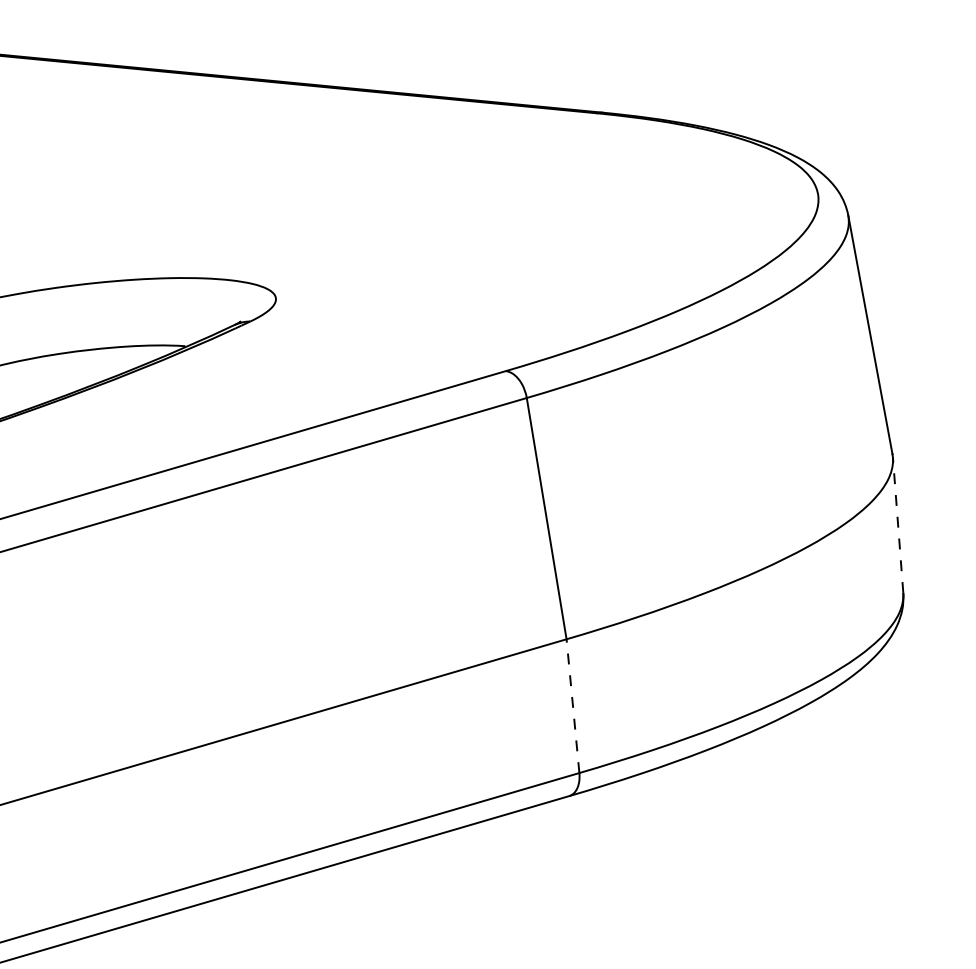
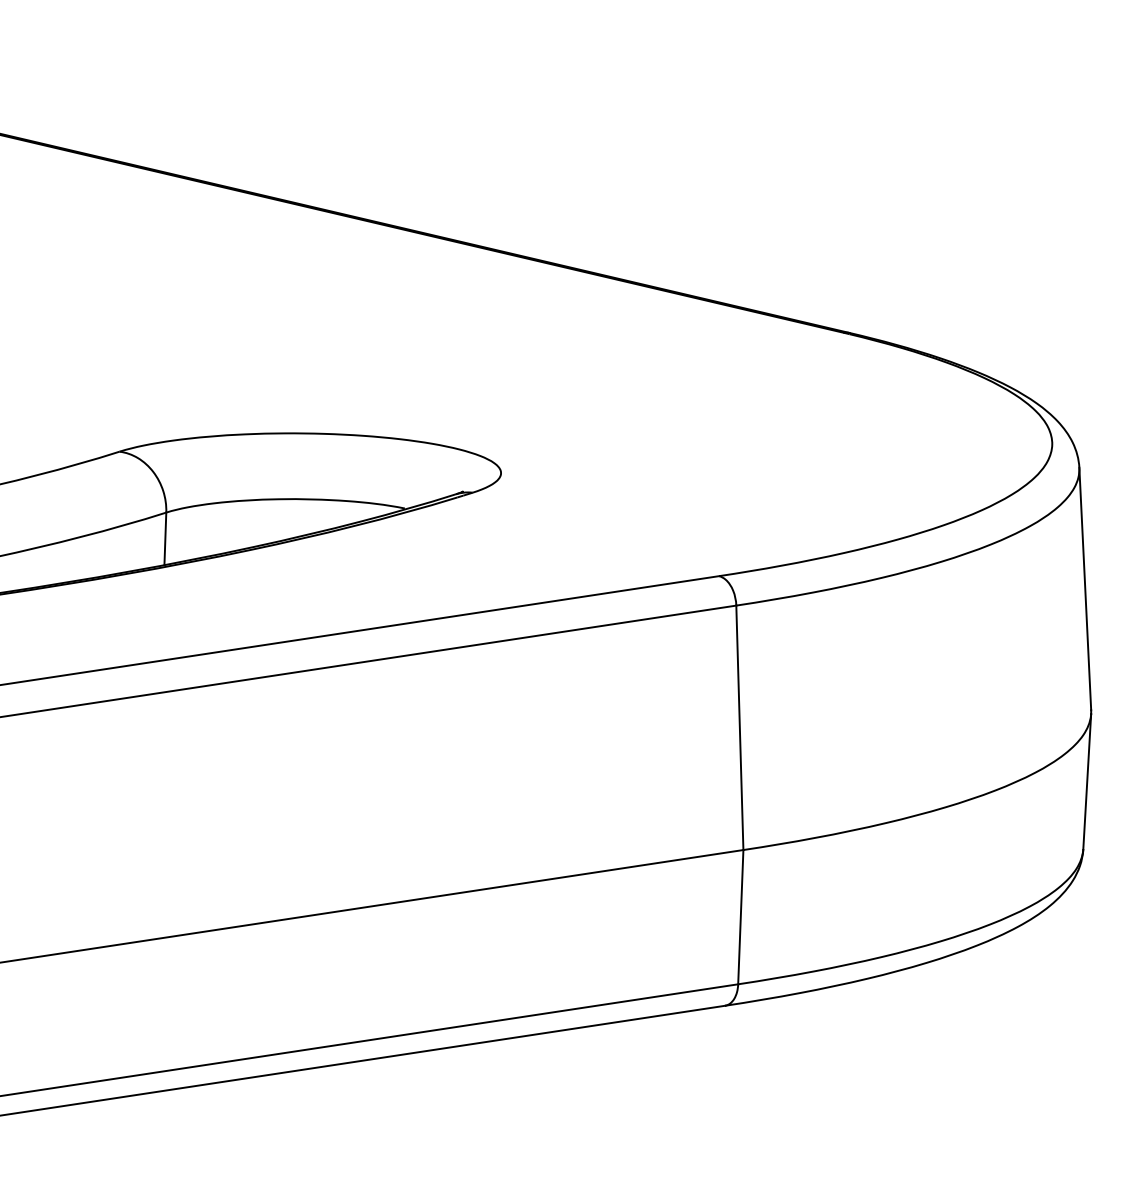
line: (898, 525) -> (1087, 781), dashed -> solid
line: (572, 705) -> (740, 916), dashed -> solid

